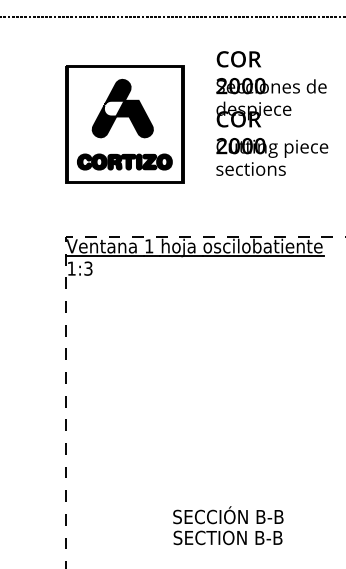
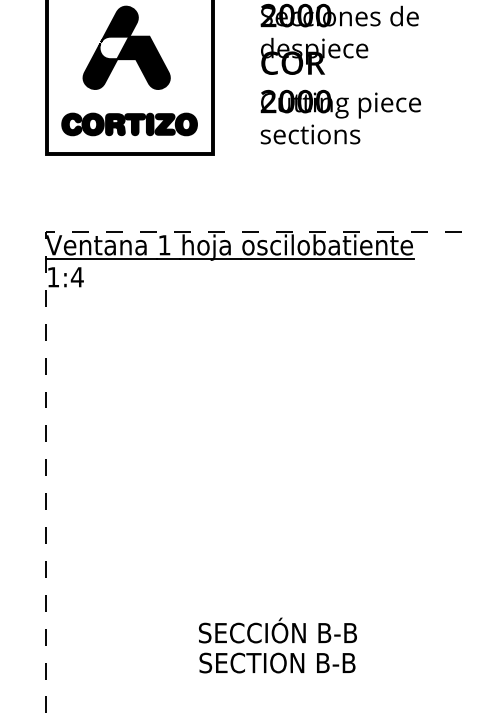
text: (87, 268) -> (76, 276), 1:3 -> 1:4

